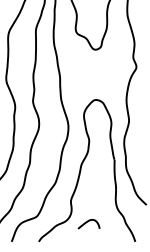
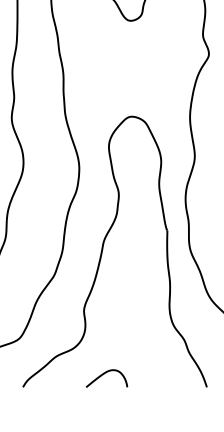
curve: (88, 222) -> (106, 375), moved

